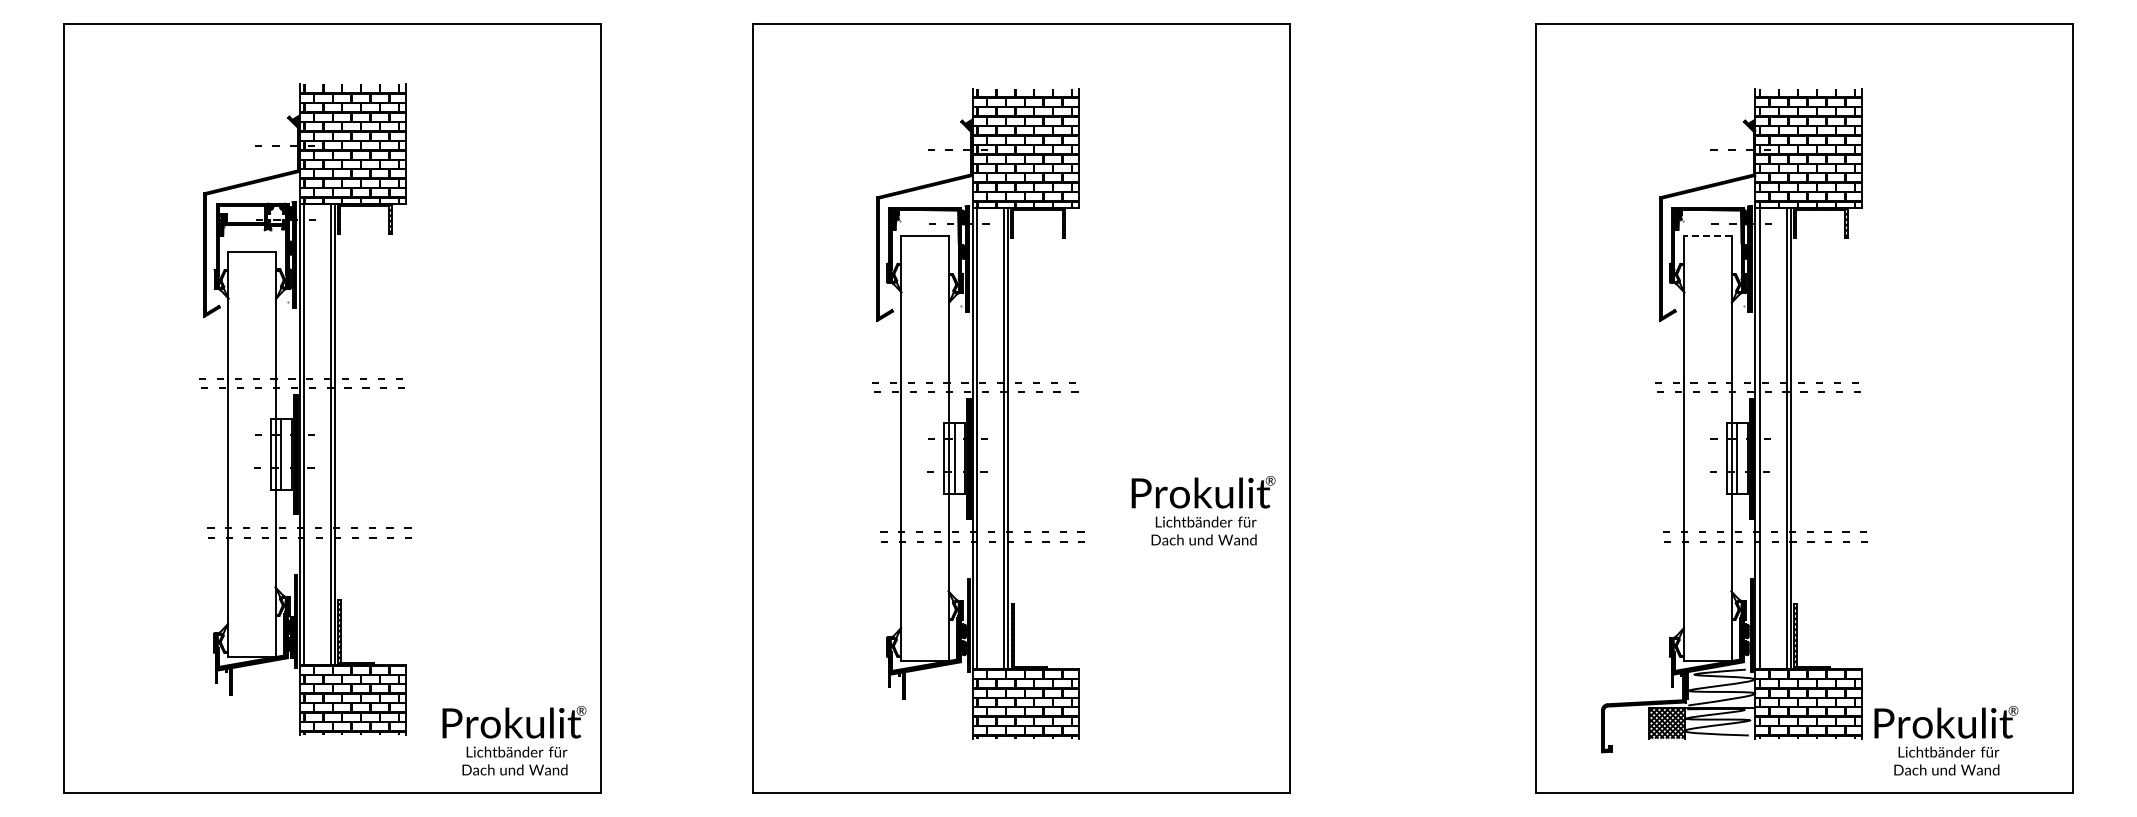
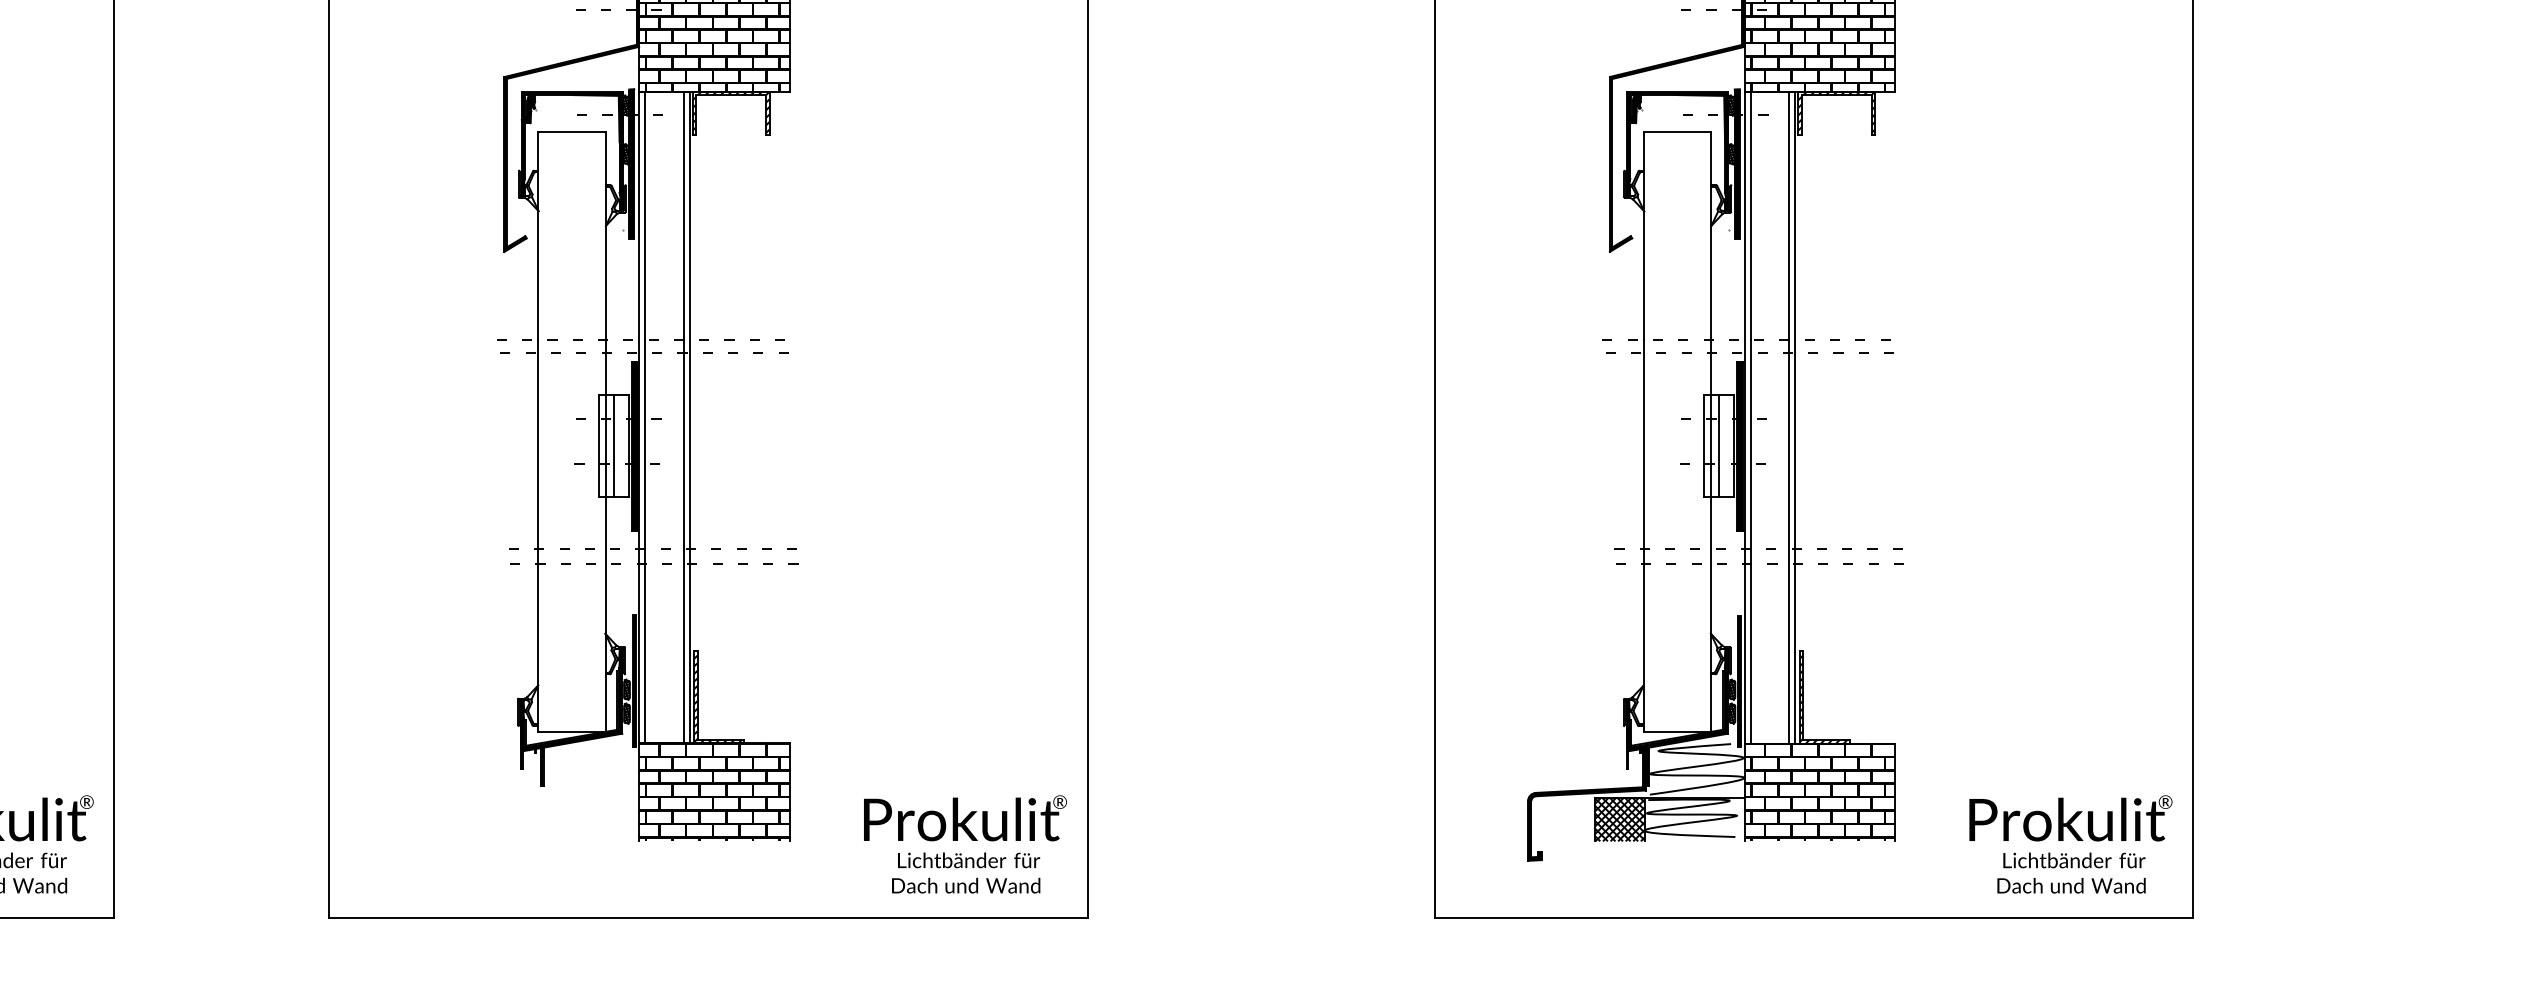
line: (1707, 236) -> (1677, 132), dashed -> solid
text: (1203, 510) -> (965, 844), moved
text: (1946, 740) -> (2071, 844), moved

